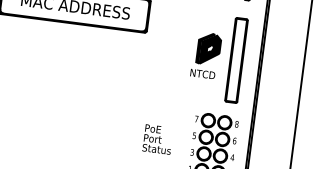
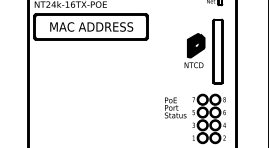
text: (157, 138) -> (175, 107), moved

